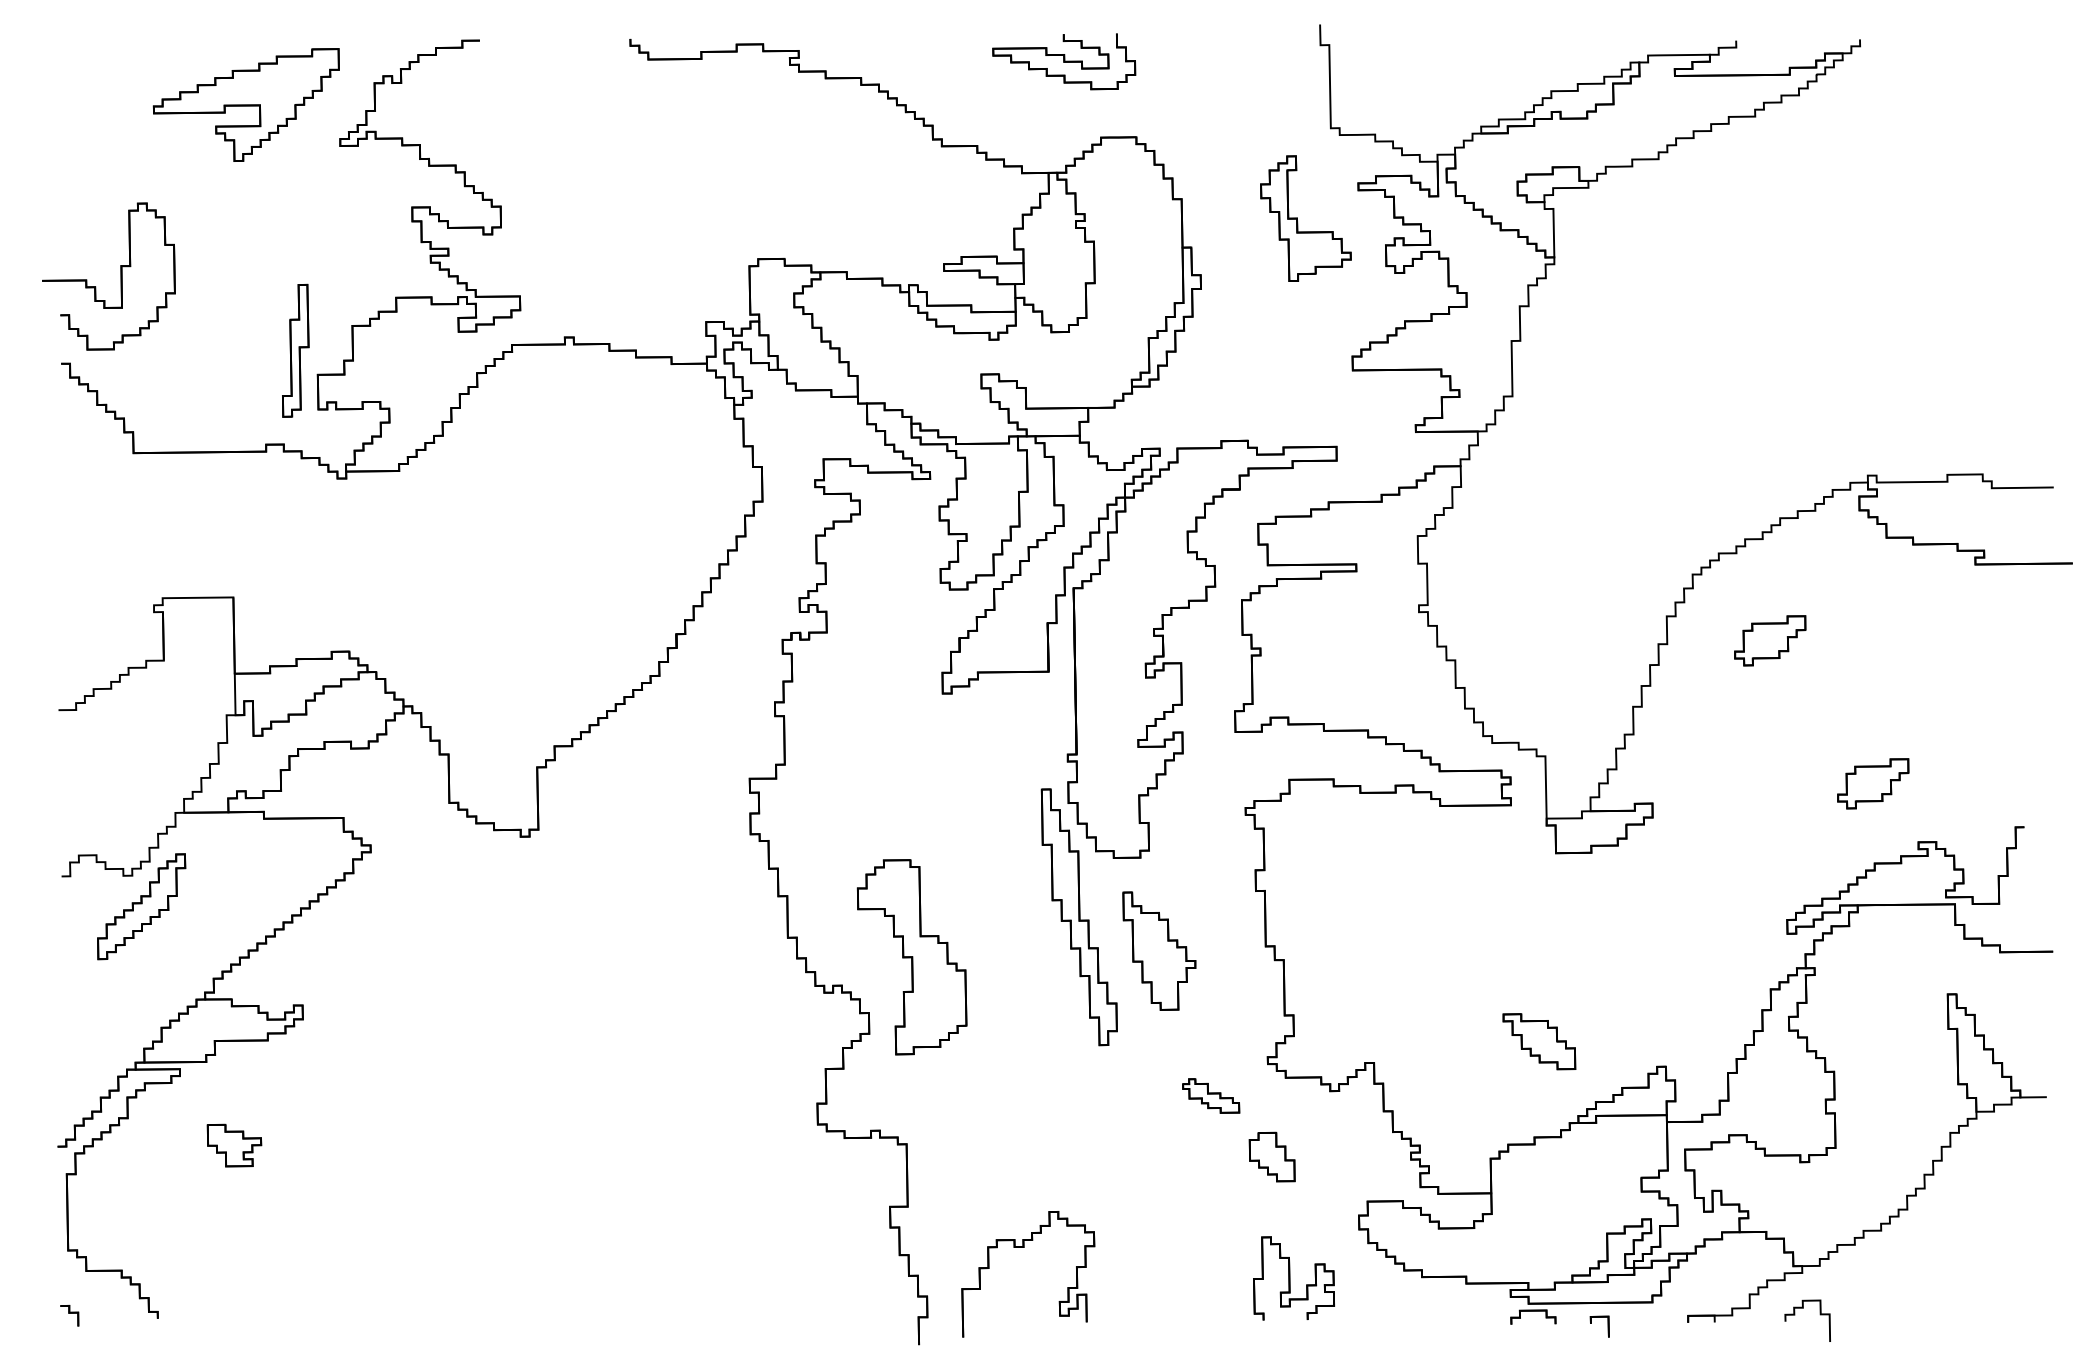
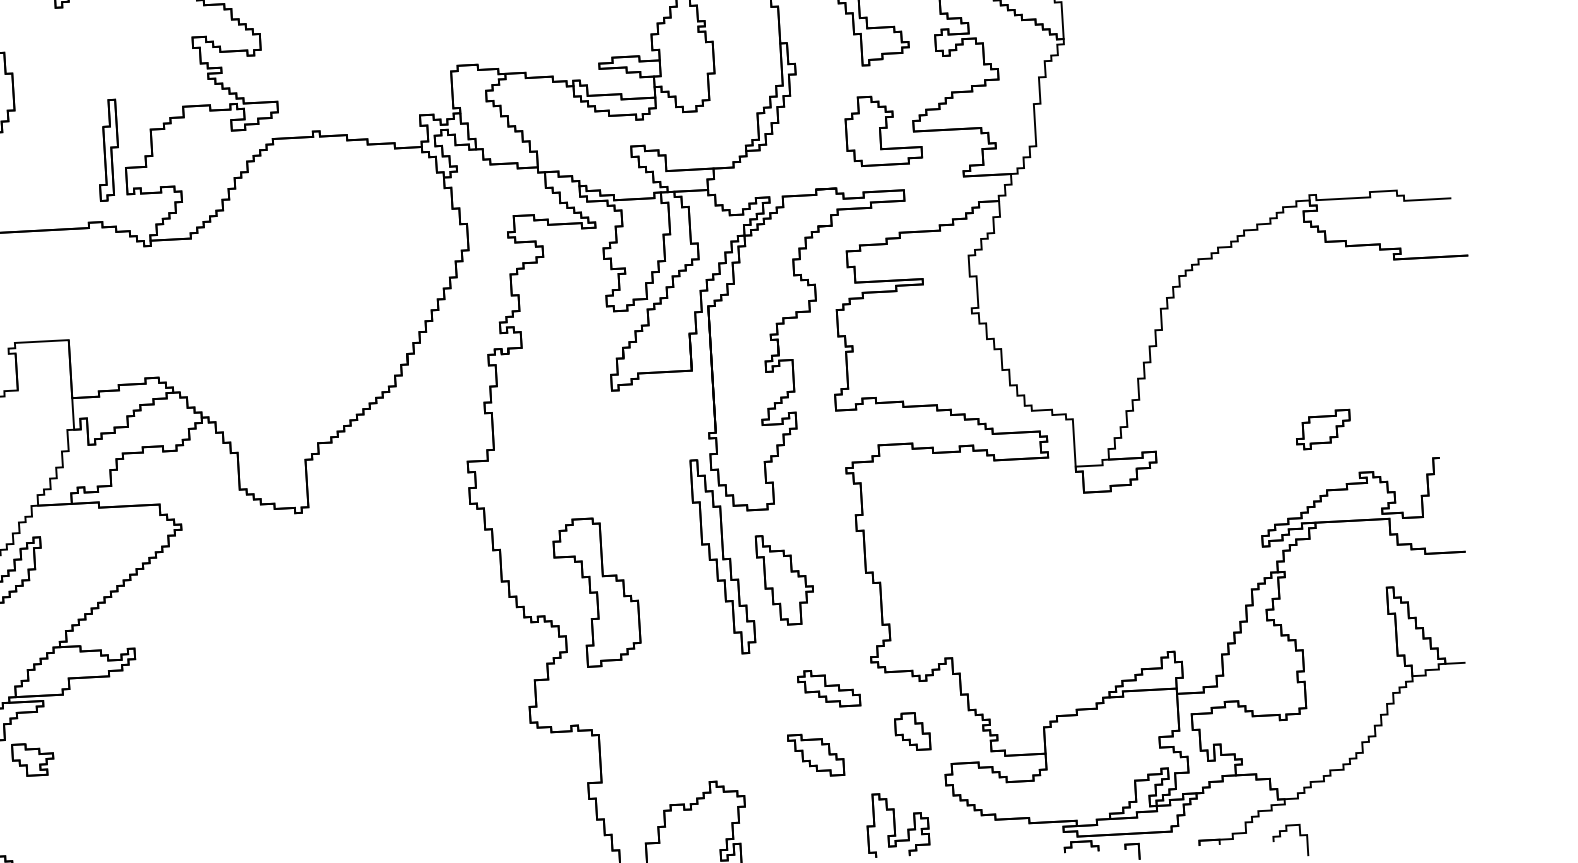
part: (1313, 367) -> (883, 130), added
part: (1770, 640) -> (1240, 323), removed
part: (1539, 1041) -> (816, 755), moved
part: (1211, 1095) -> (829, 688), size x1.43
part: (234, 1145) -> (33, 759), moved
part: (1271, 1156) -> (912, 731), moved

